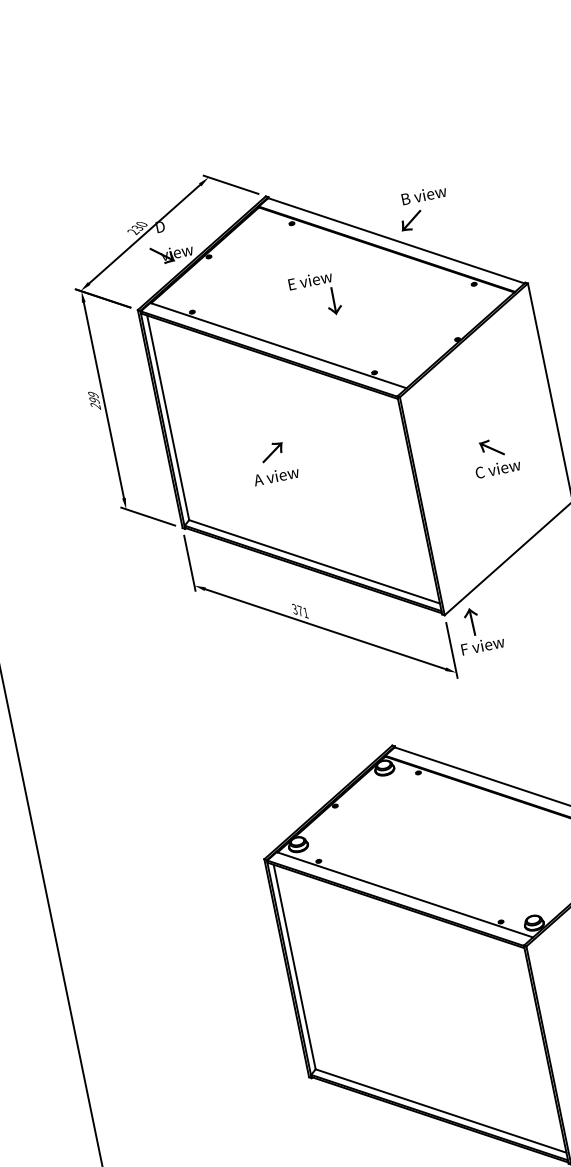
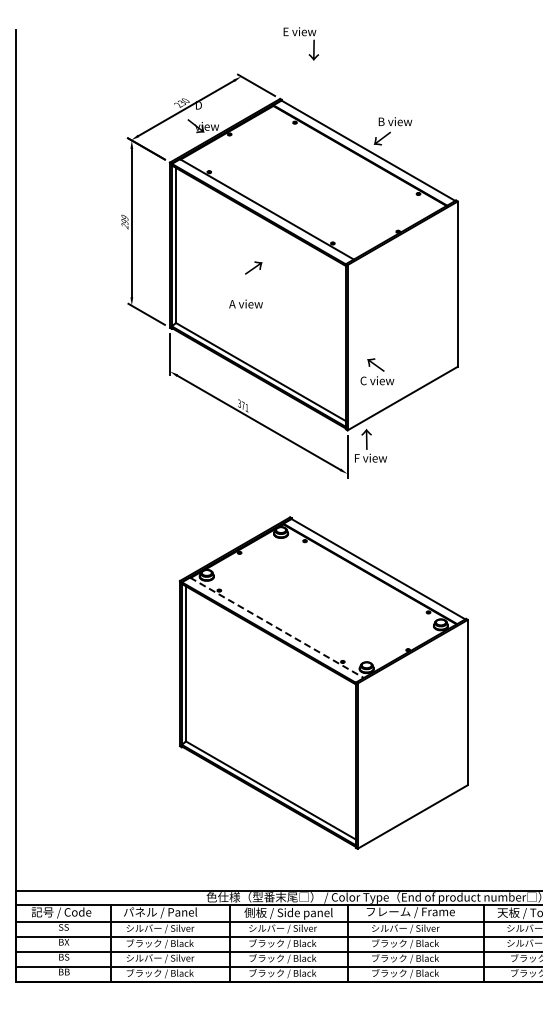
text: (314, 295) -> (300, 43), moved
text: (272, 451) -> (253, 267), moved
text: (495, 456) -> (377, 371), moved
line: (405, 895) -> (277, 628), solid -> dashed

